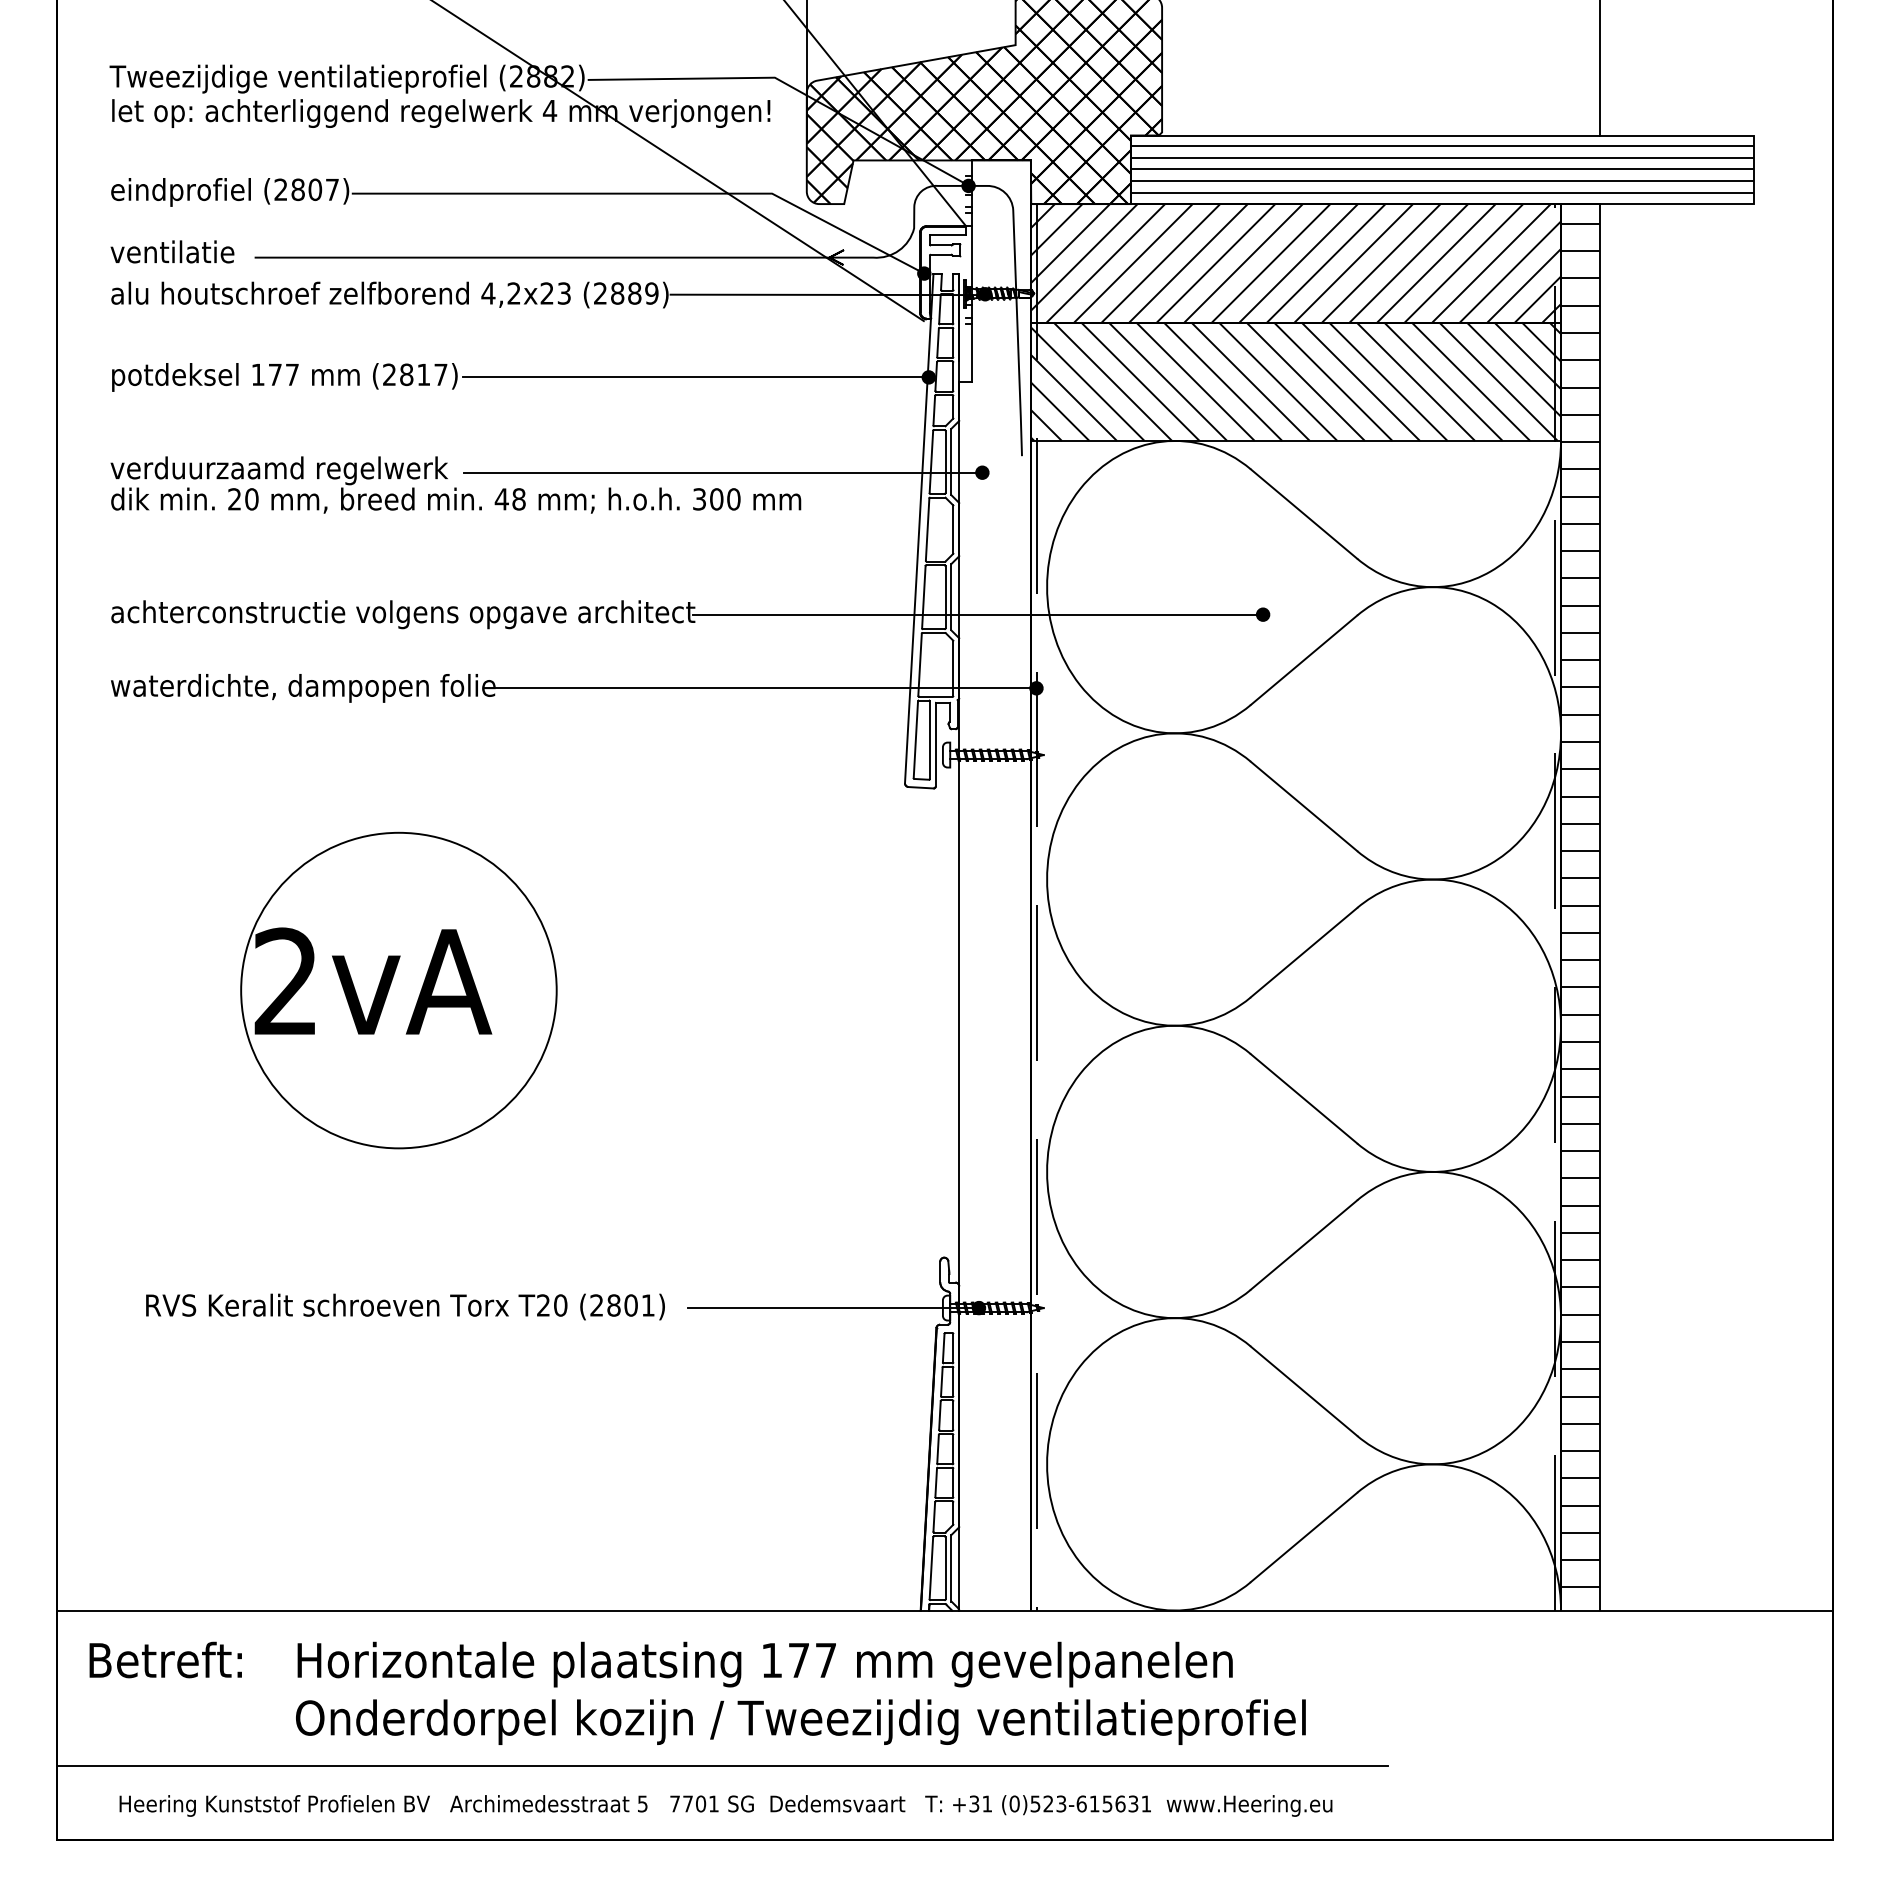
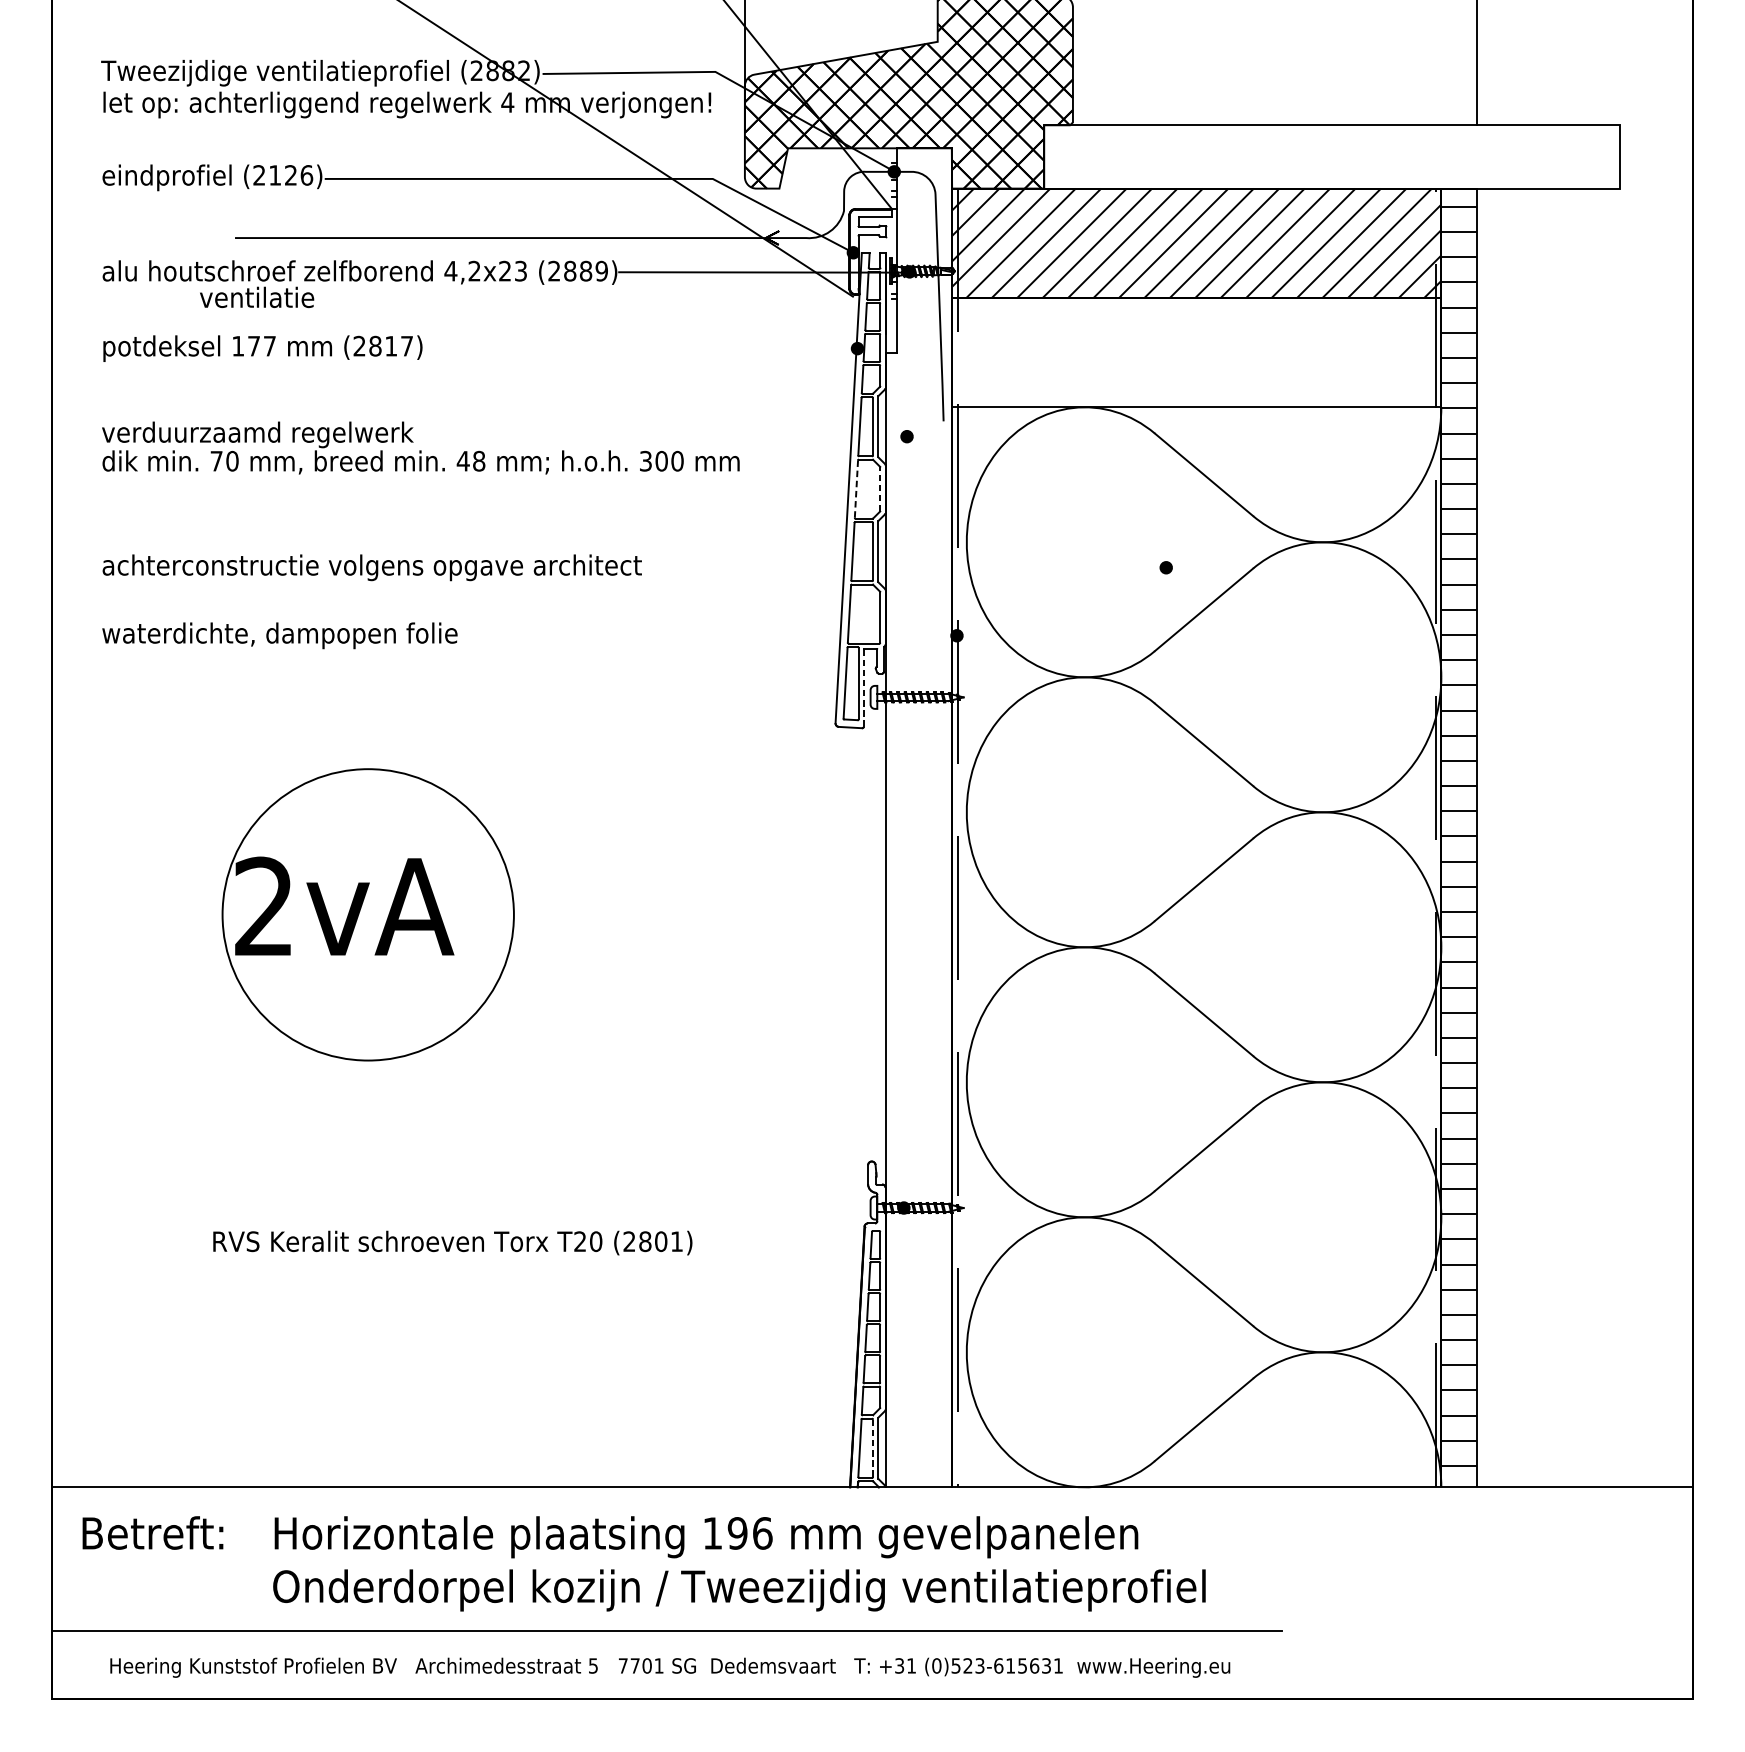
hatch: (1442, 168) -> (1331, 155), removed
text: (315, 189) -> (291, 175), (2807) -> (2126)
text: (172, 251) -> (257, 297), moved
line: (694, 377) -> (641, 348), removed
hatch: (1296, 381) -> (1197, 352), removed
line: (722, 472) -> (667, 436), removed
text: (234, 499) -> (216, 461), 20 -> 70
line: (953, 529) -> (880, 489), solid -> dashed
line: (927, 530) -> (856, 490), solid -> dashed
line: (978, 614) -> (903, 567), removed
line: (765, 688) -> (706, 635), removed
line: (935, 744) -> (863, 687), solid -> dashed
text: (405, 1306) -> (452, 1242), moved
line: (833, 1308) -> (769, 1208), removed
line: (945, 1567) -> (872, 1447), solid -> dashed
text: (812, 1660) -> (750, 1533), 177 -> 196

